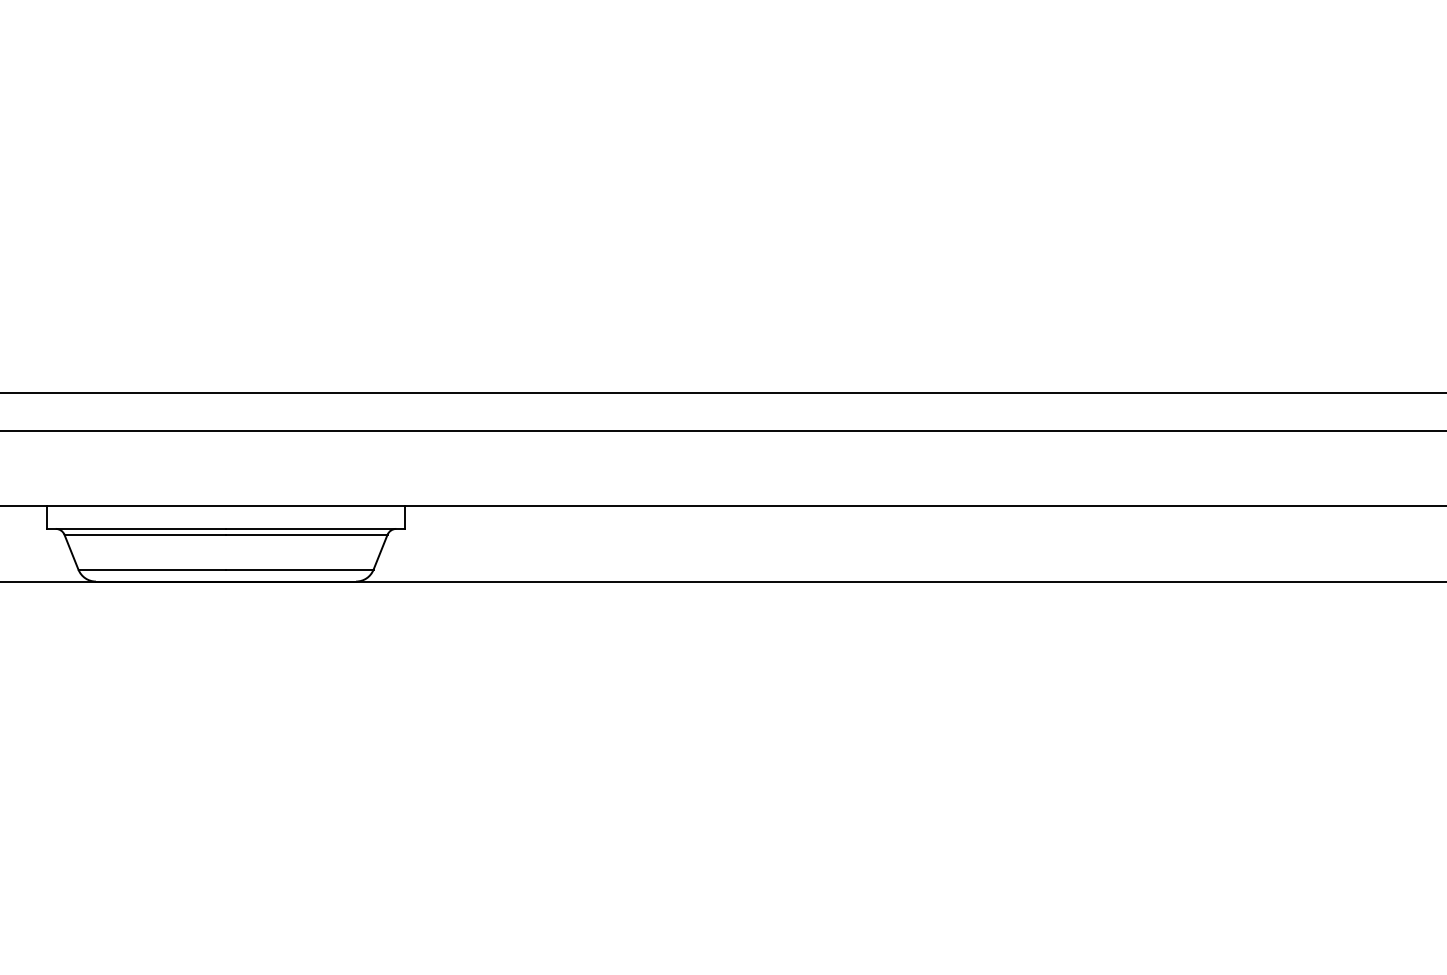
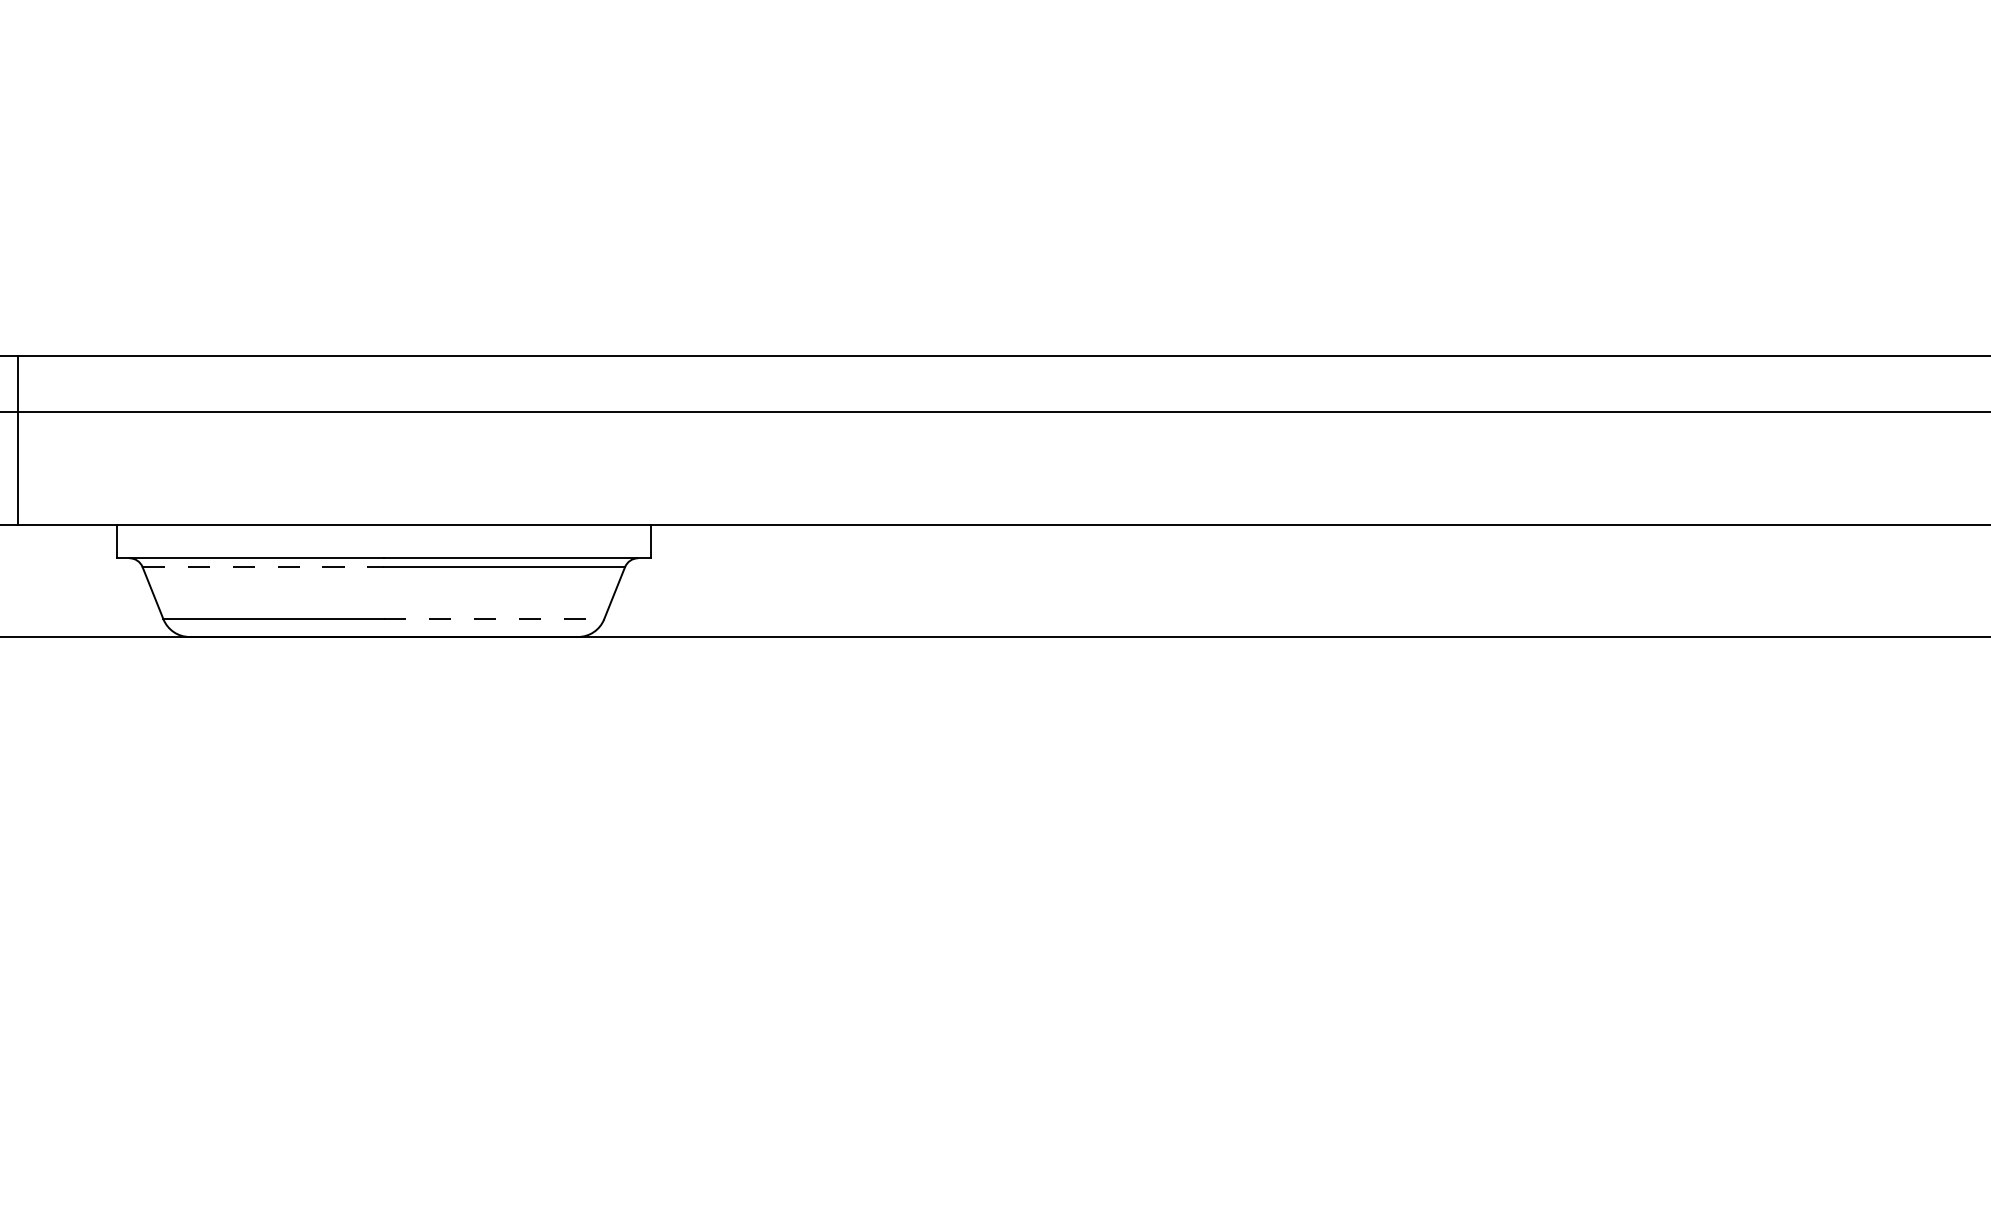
line: (145, 534) -> (263, 566), solid -> dashed
line: (299, 569) -> (493, 618), solid -> dashed

